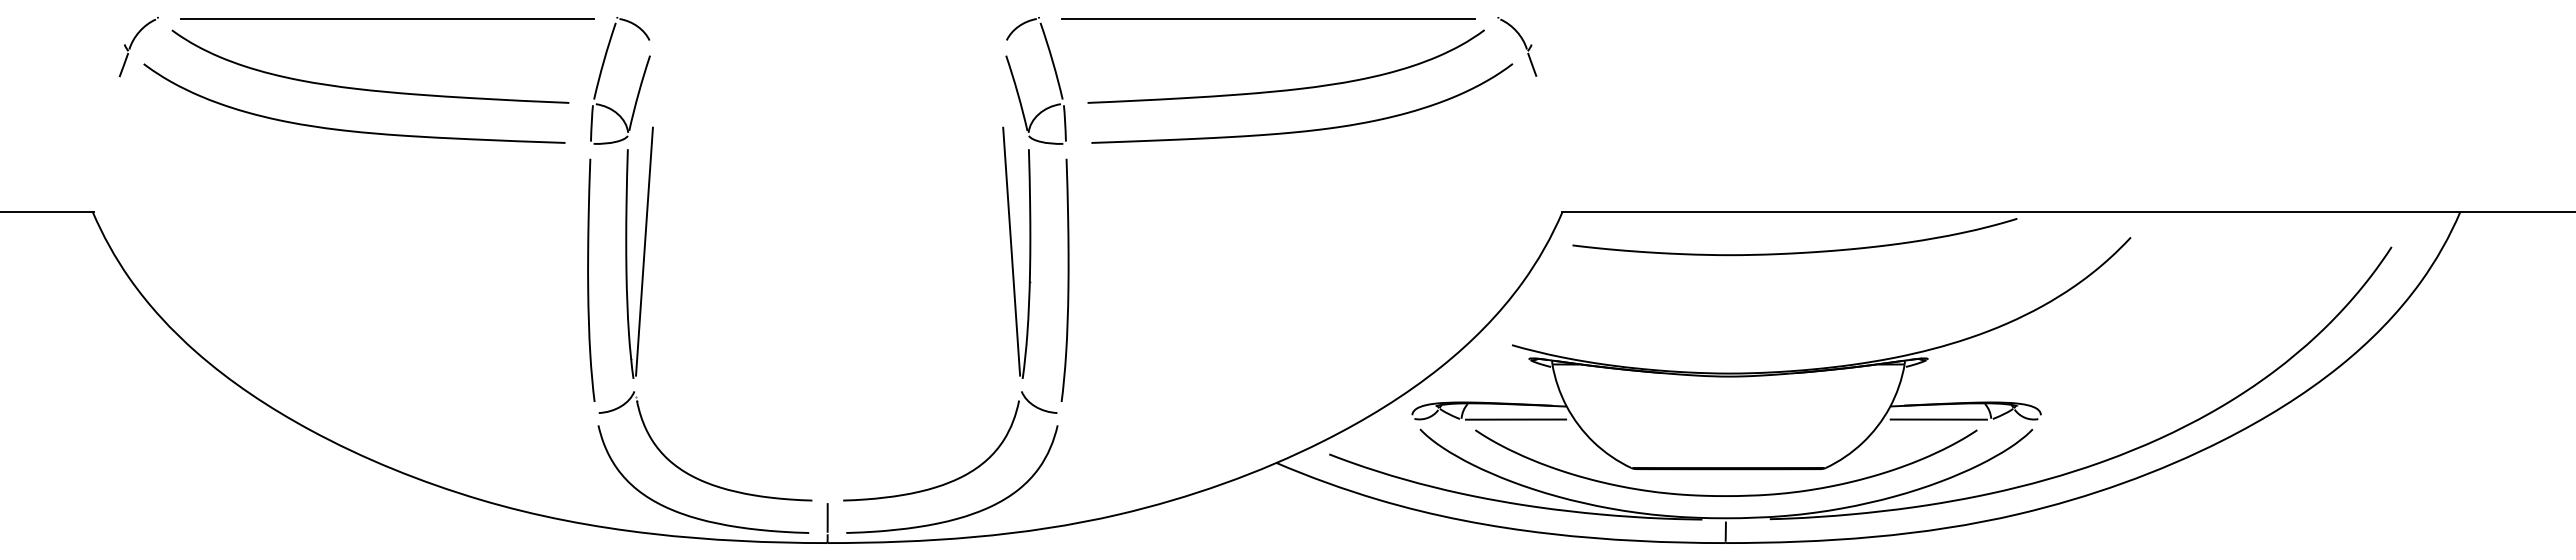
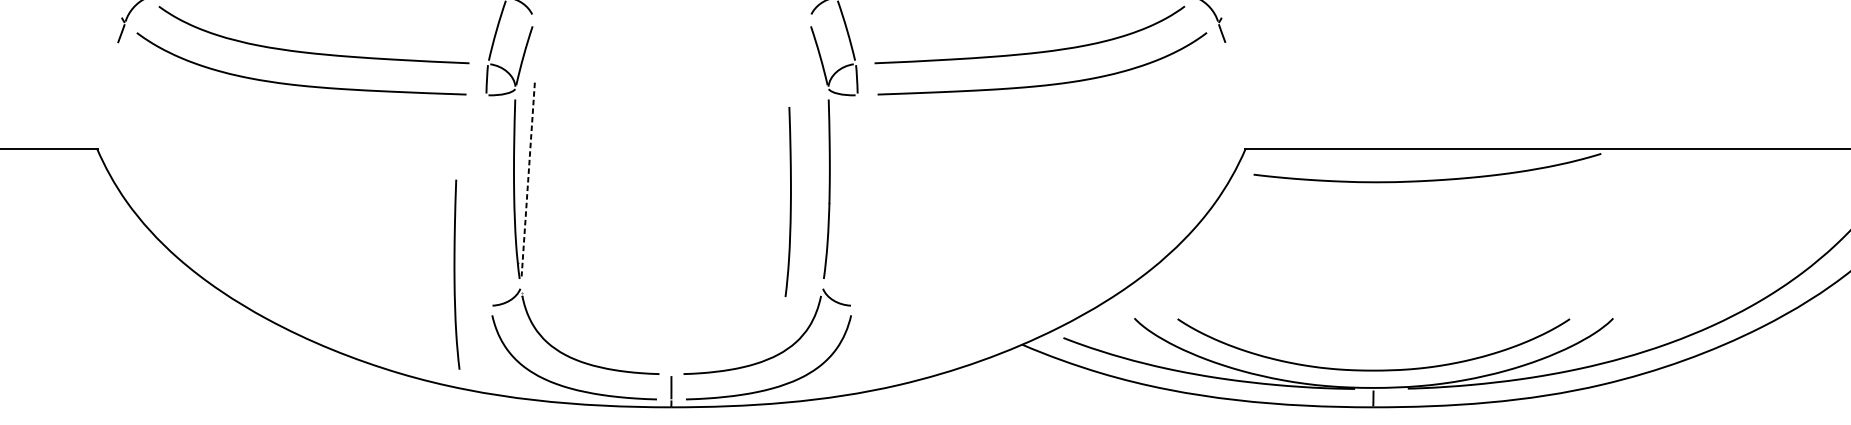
line: (1011, 251) -> (815, 179), removed
line: (644, 252) -> (528, 180), solid -> dashed
curve: (588, 279) -> (454, 274), moved
part: (1064, 279) -> (787, 201), moved
part: (1771, 371) -> (1409, 273), removed

